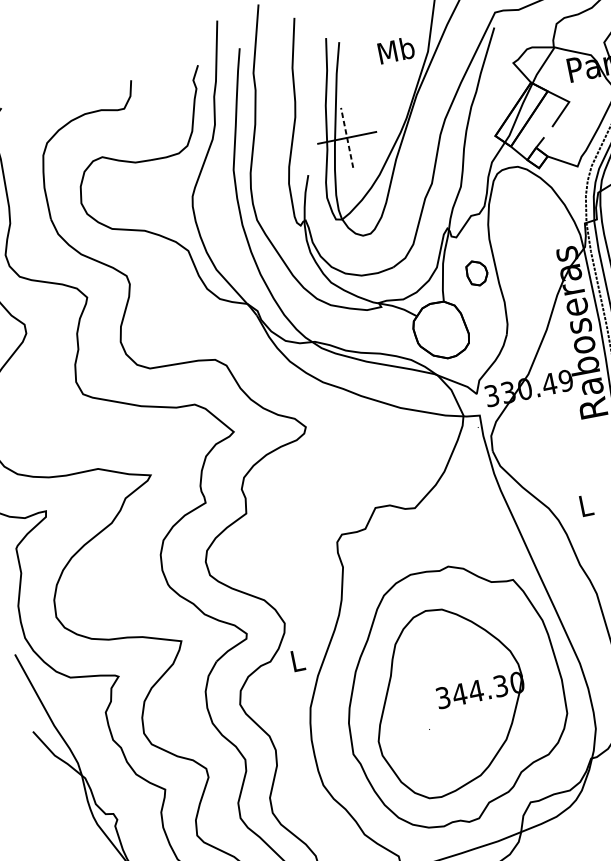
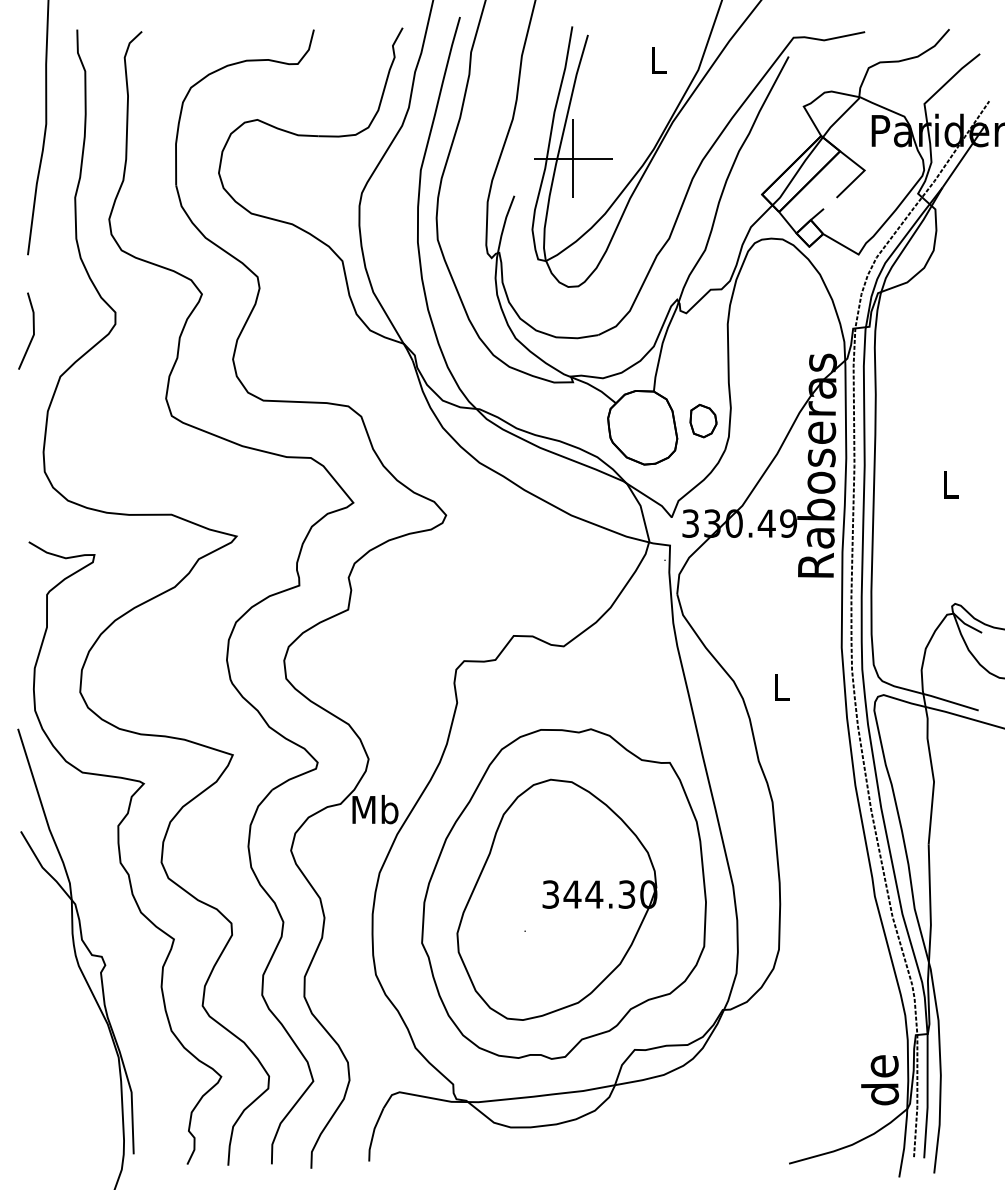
text: (396, 49) -> (658, 59), Mb -> L
line: (347, 137) -> (573, 158), dashed -> solid
part: (477, 272) -> (703, 420), moved
text: (297, 660) -> (375, 809), L -> Mb

